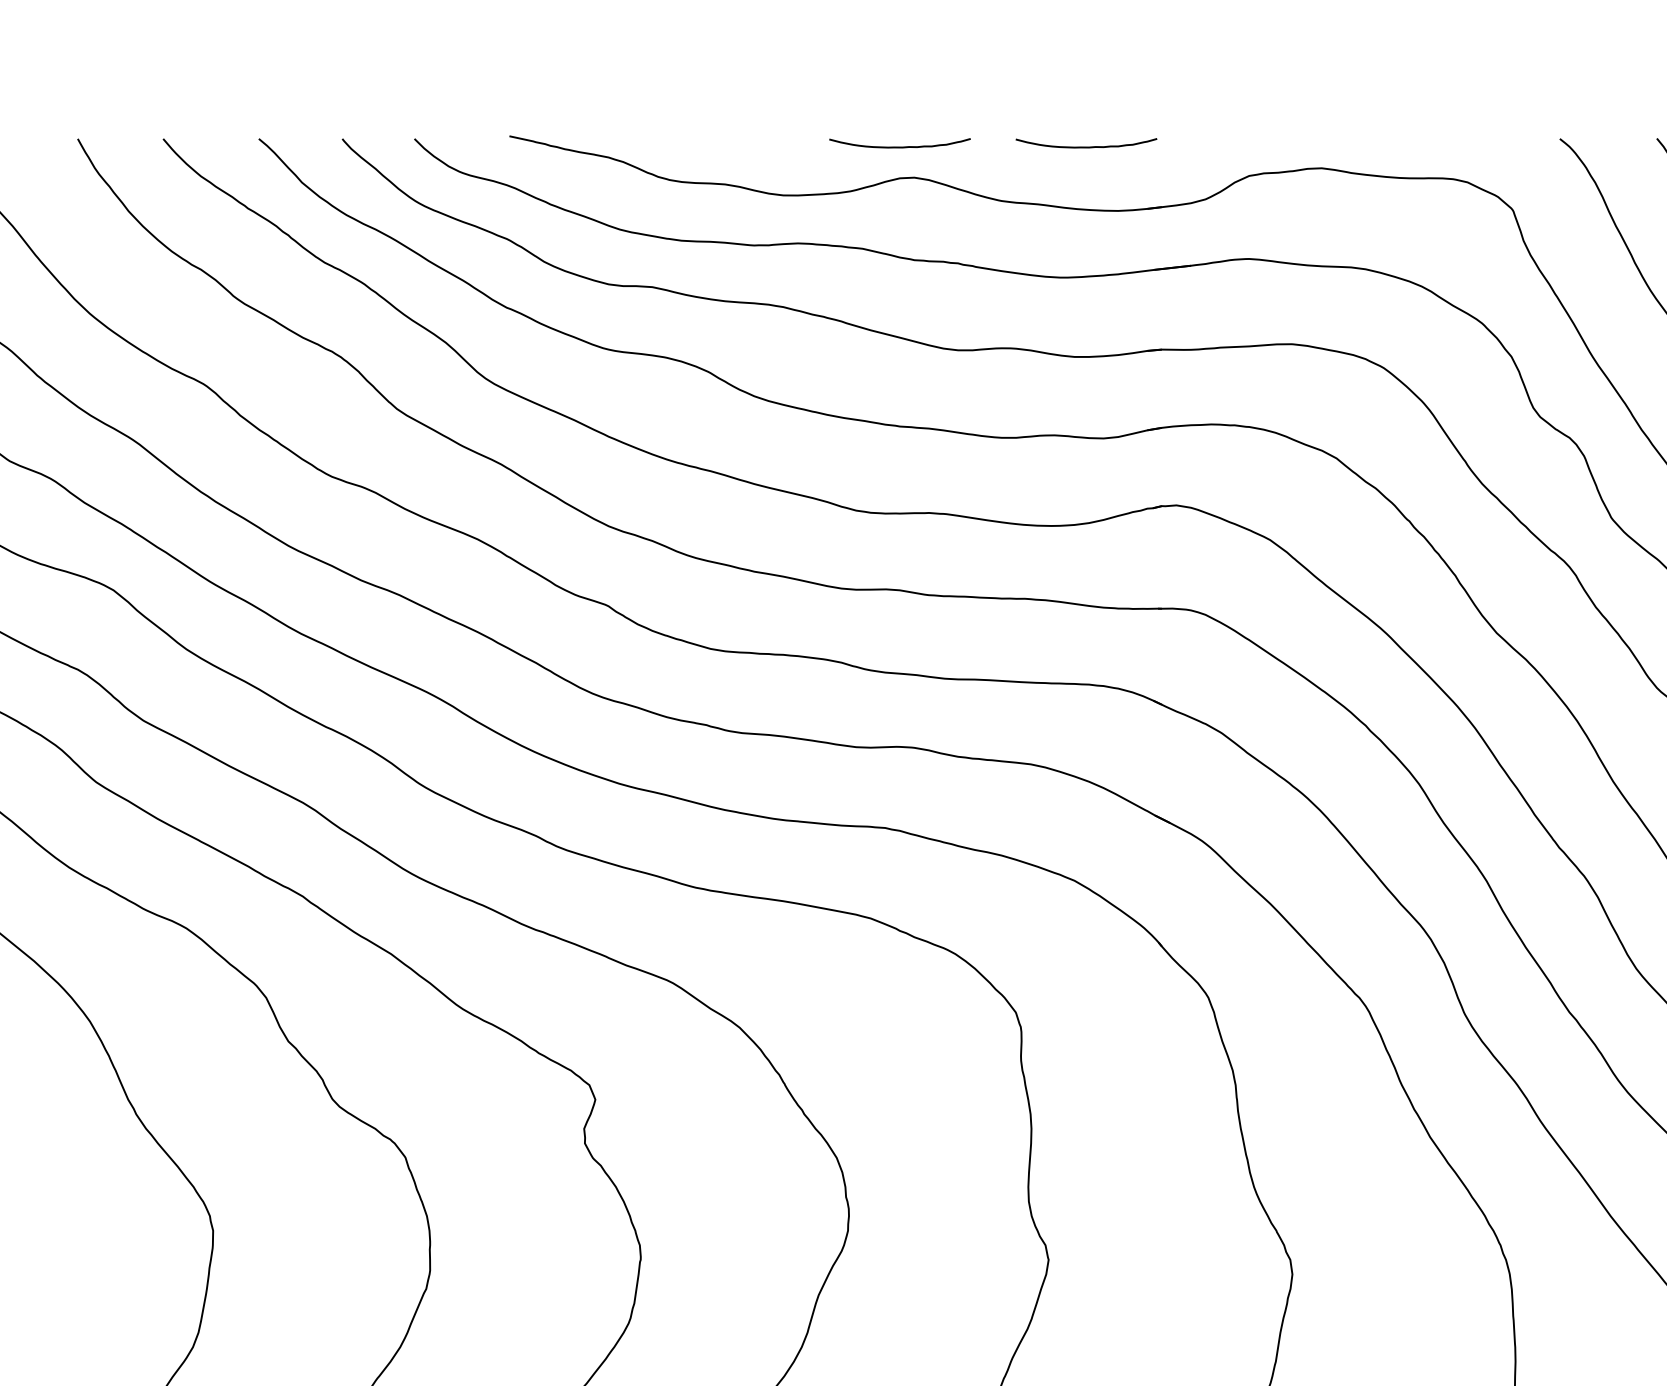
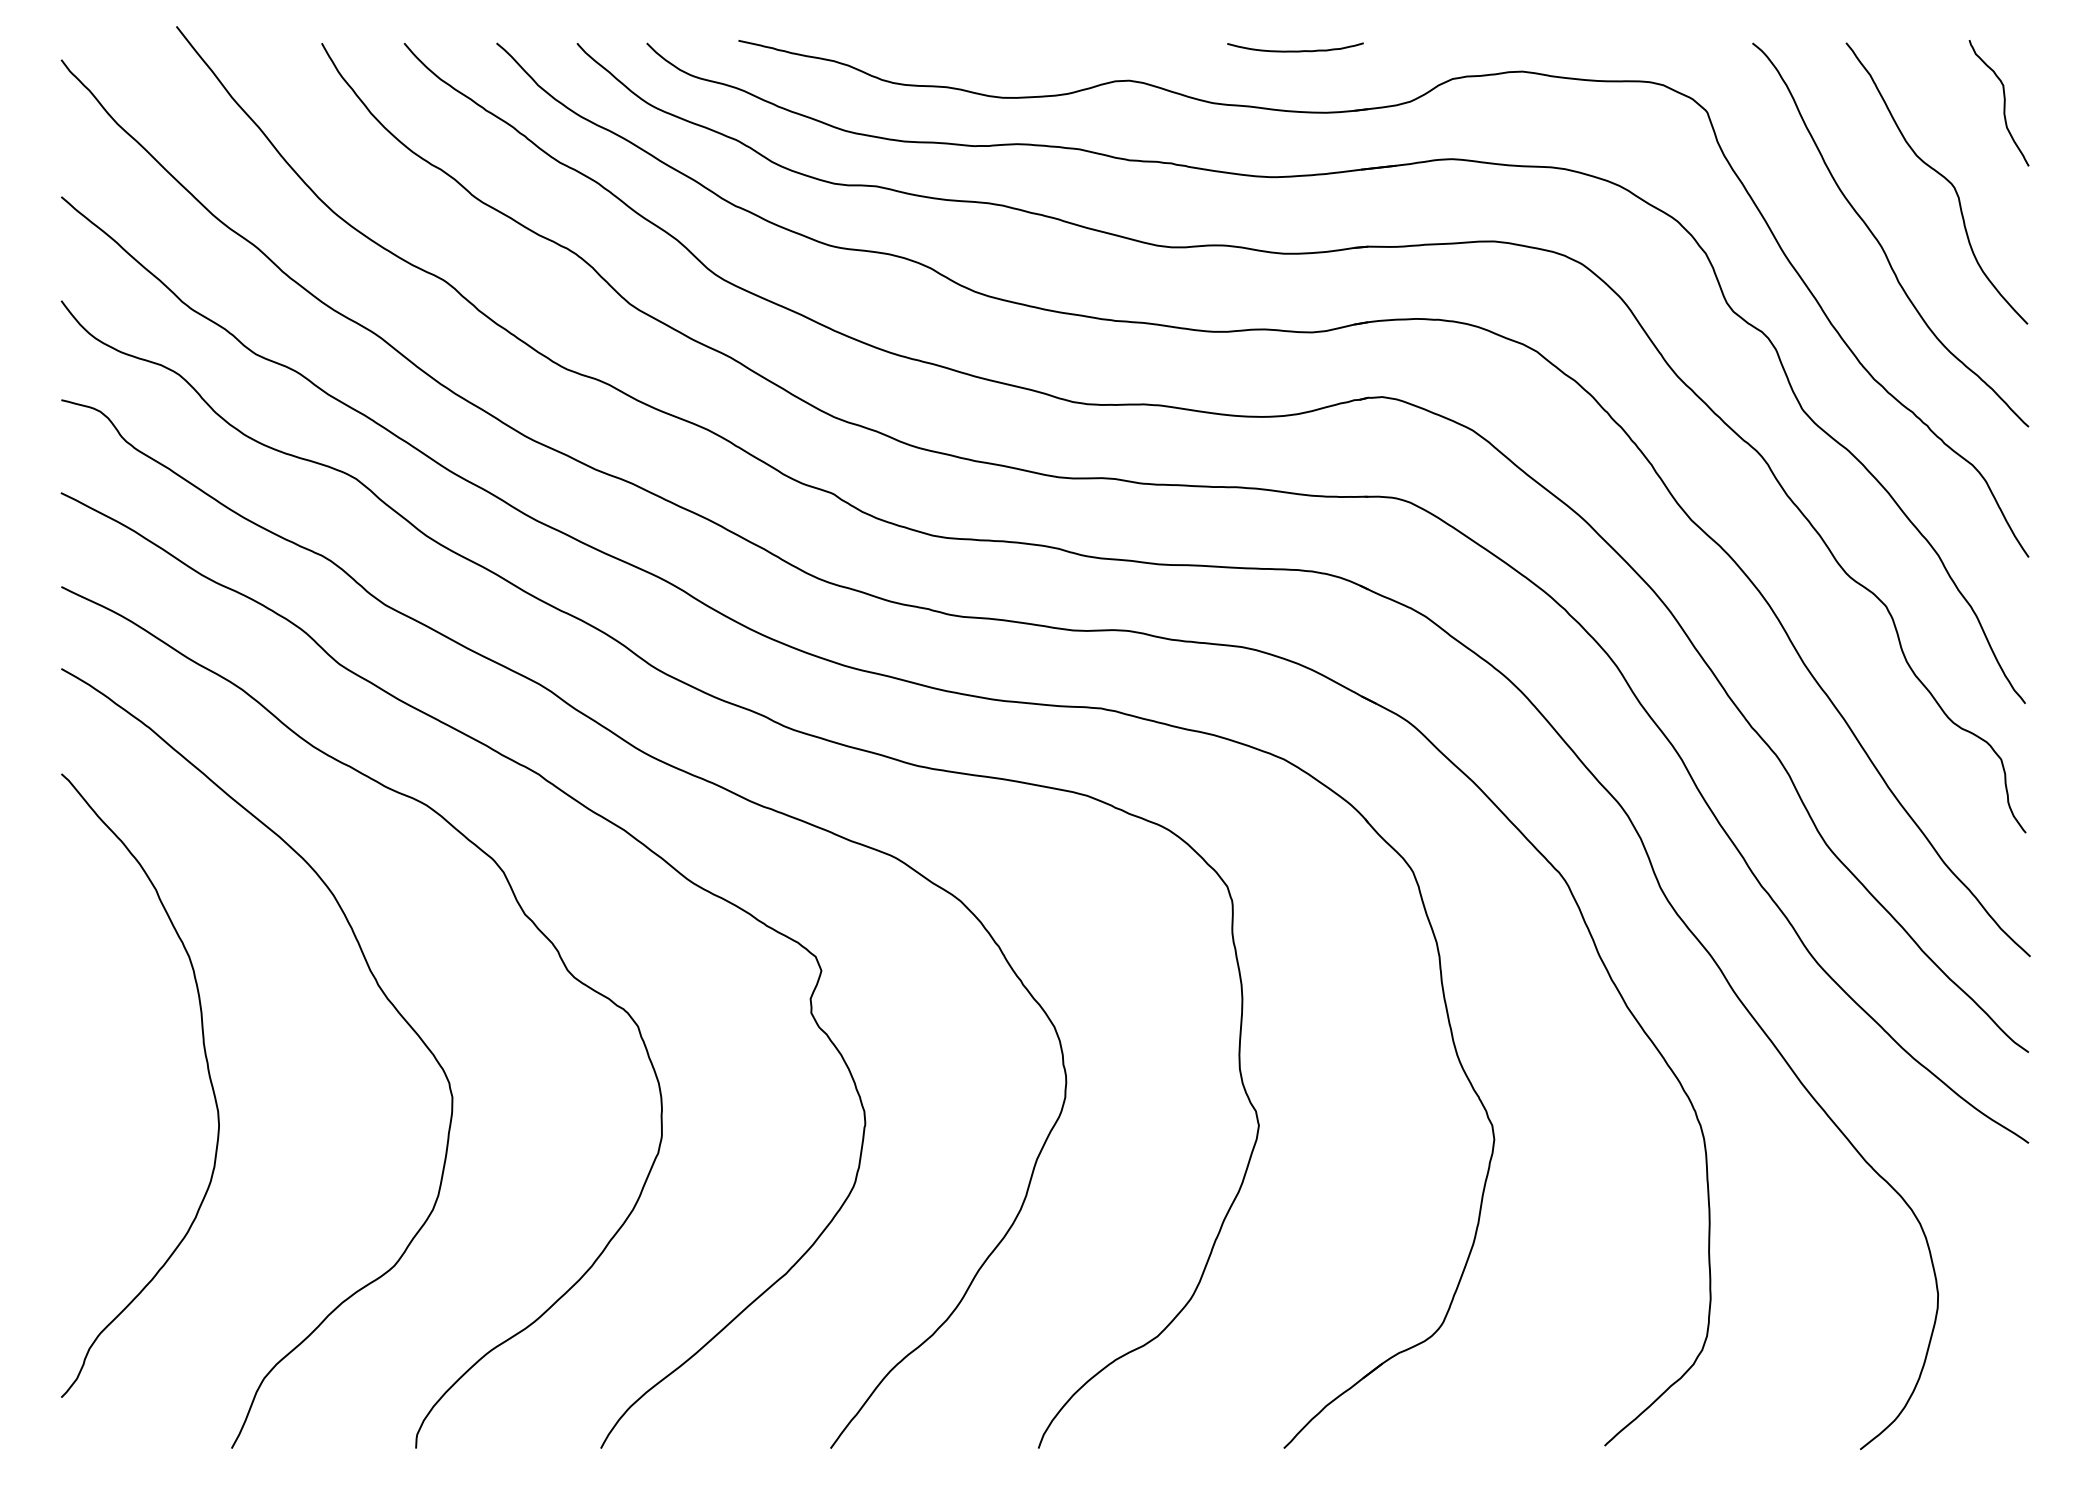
curve: (900, 146) -> (1115, 50), removed

